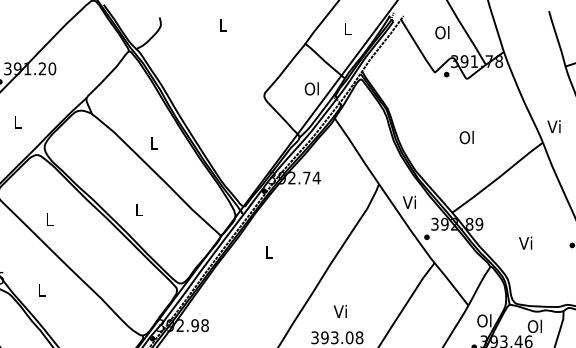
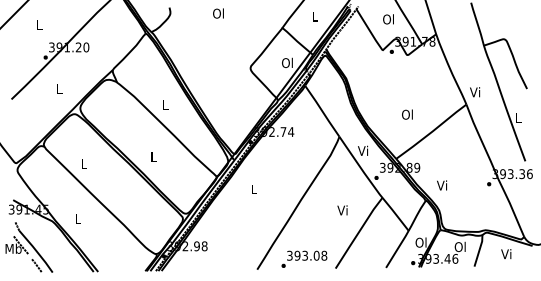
text: (222, 25) -> (218, 13), L -> Ol
text: (466, 137) -> (407, 114), moved
text: (524, 243) -> (441, 185), moved
text: (340, 311) -> (342, 210), moved

